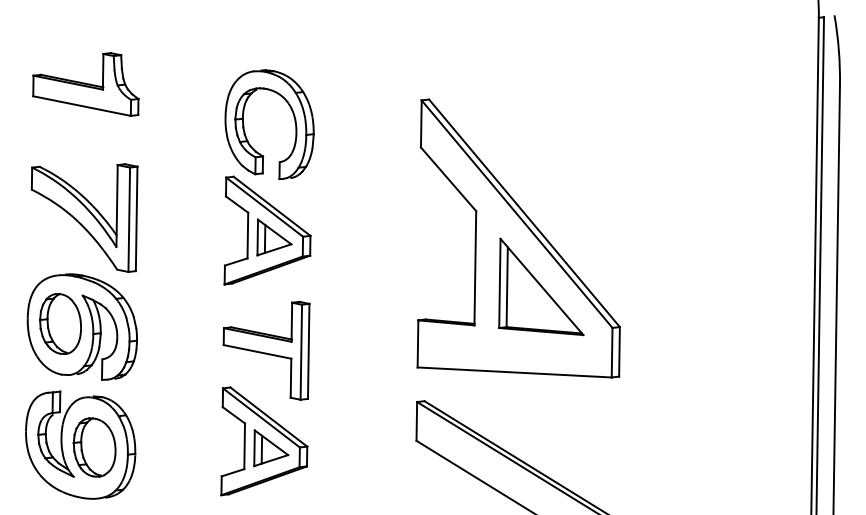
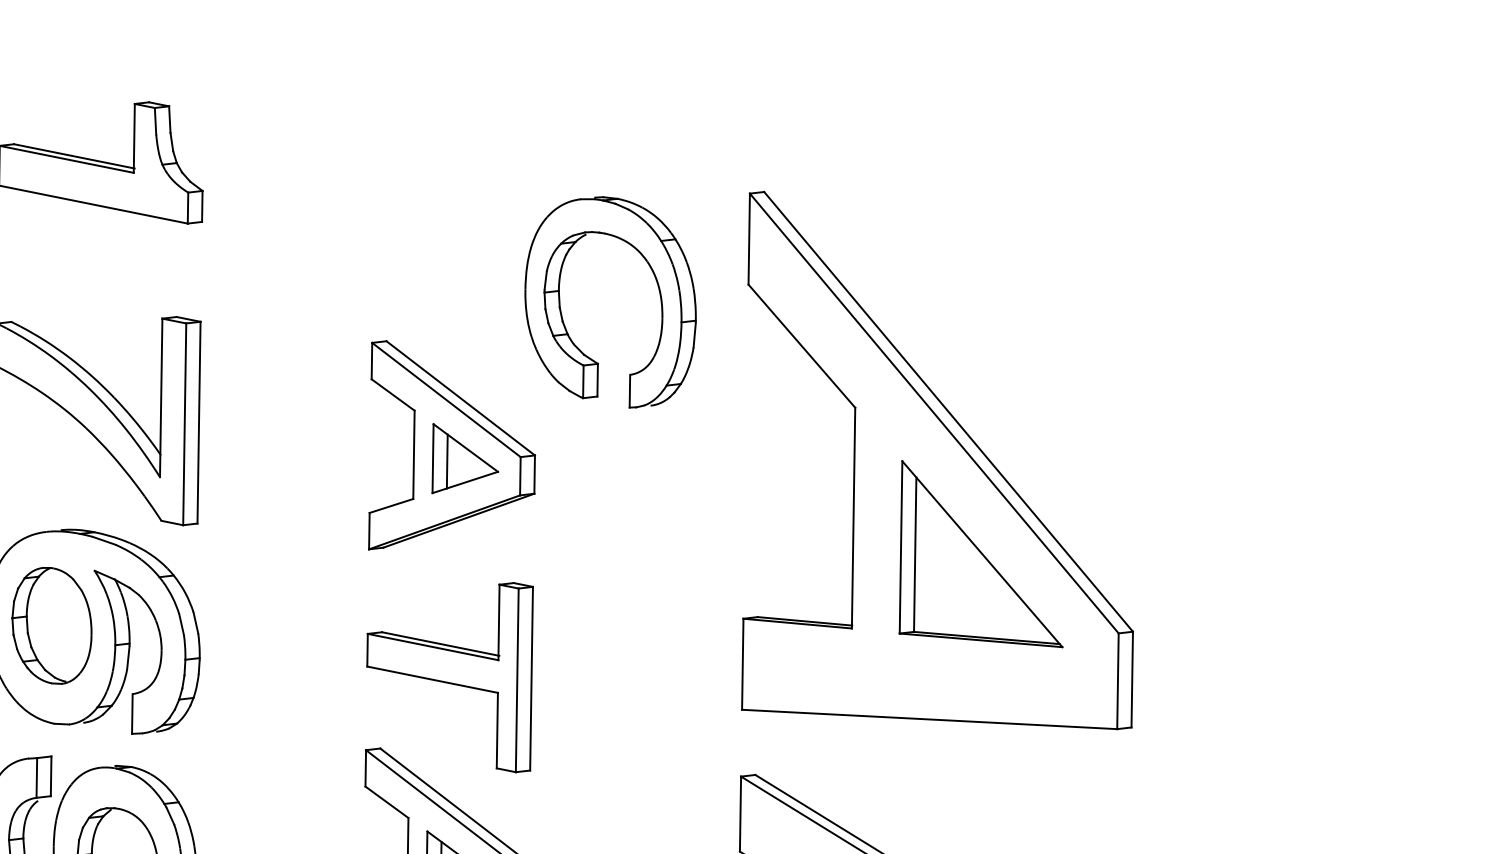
part: (293, 117) -> (656, 288), moved

